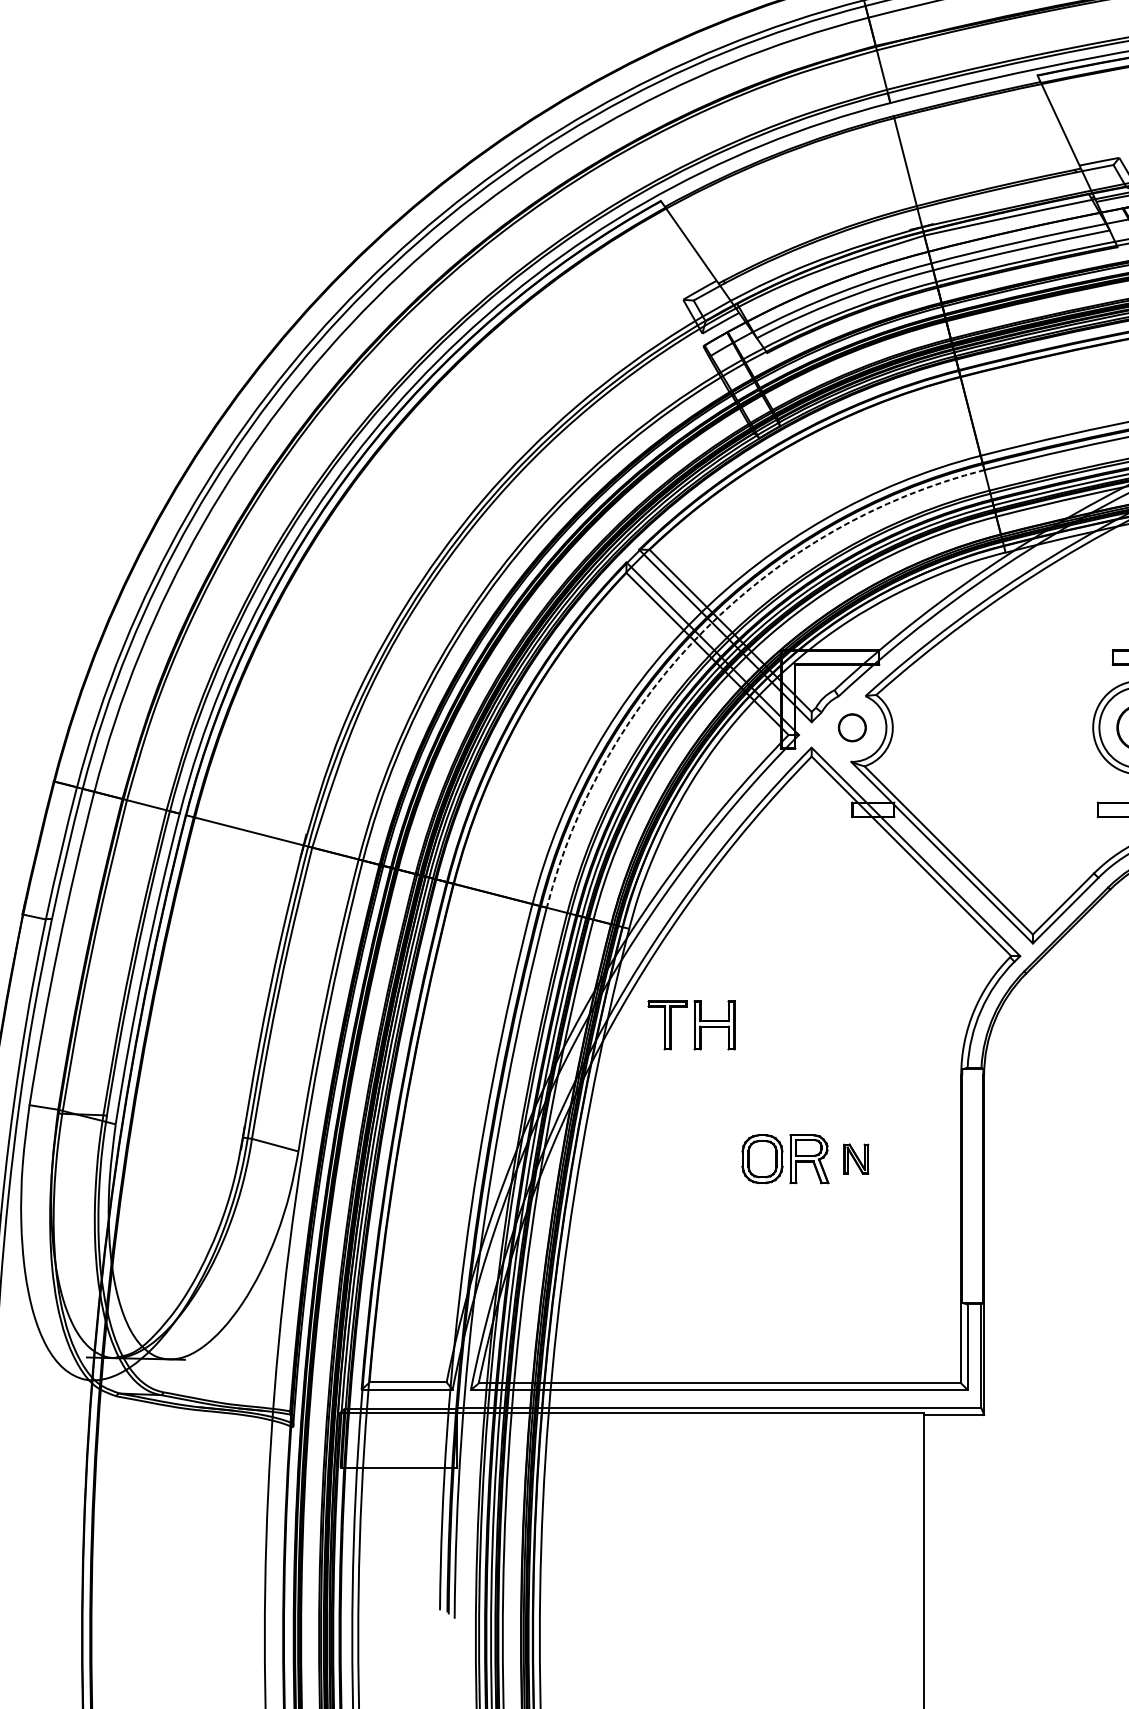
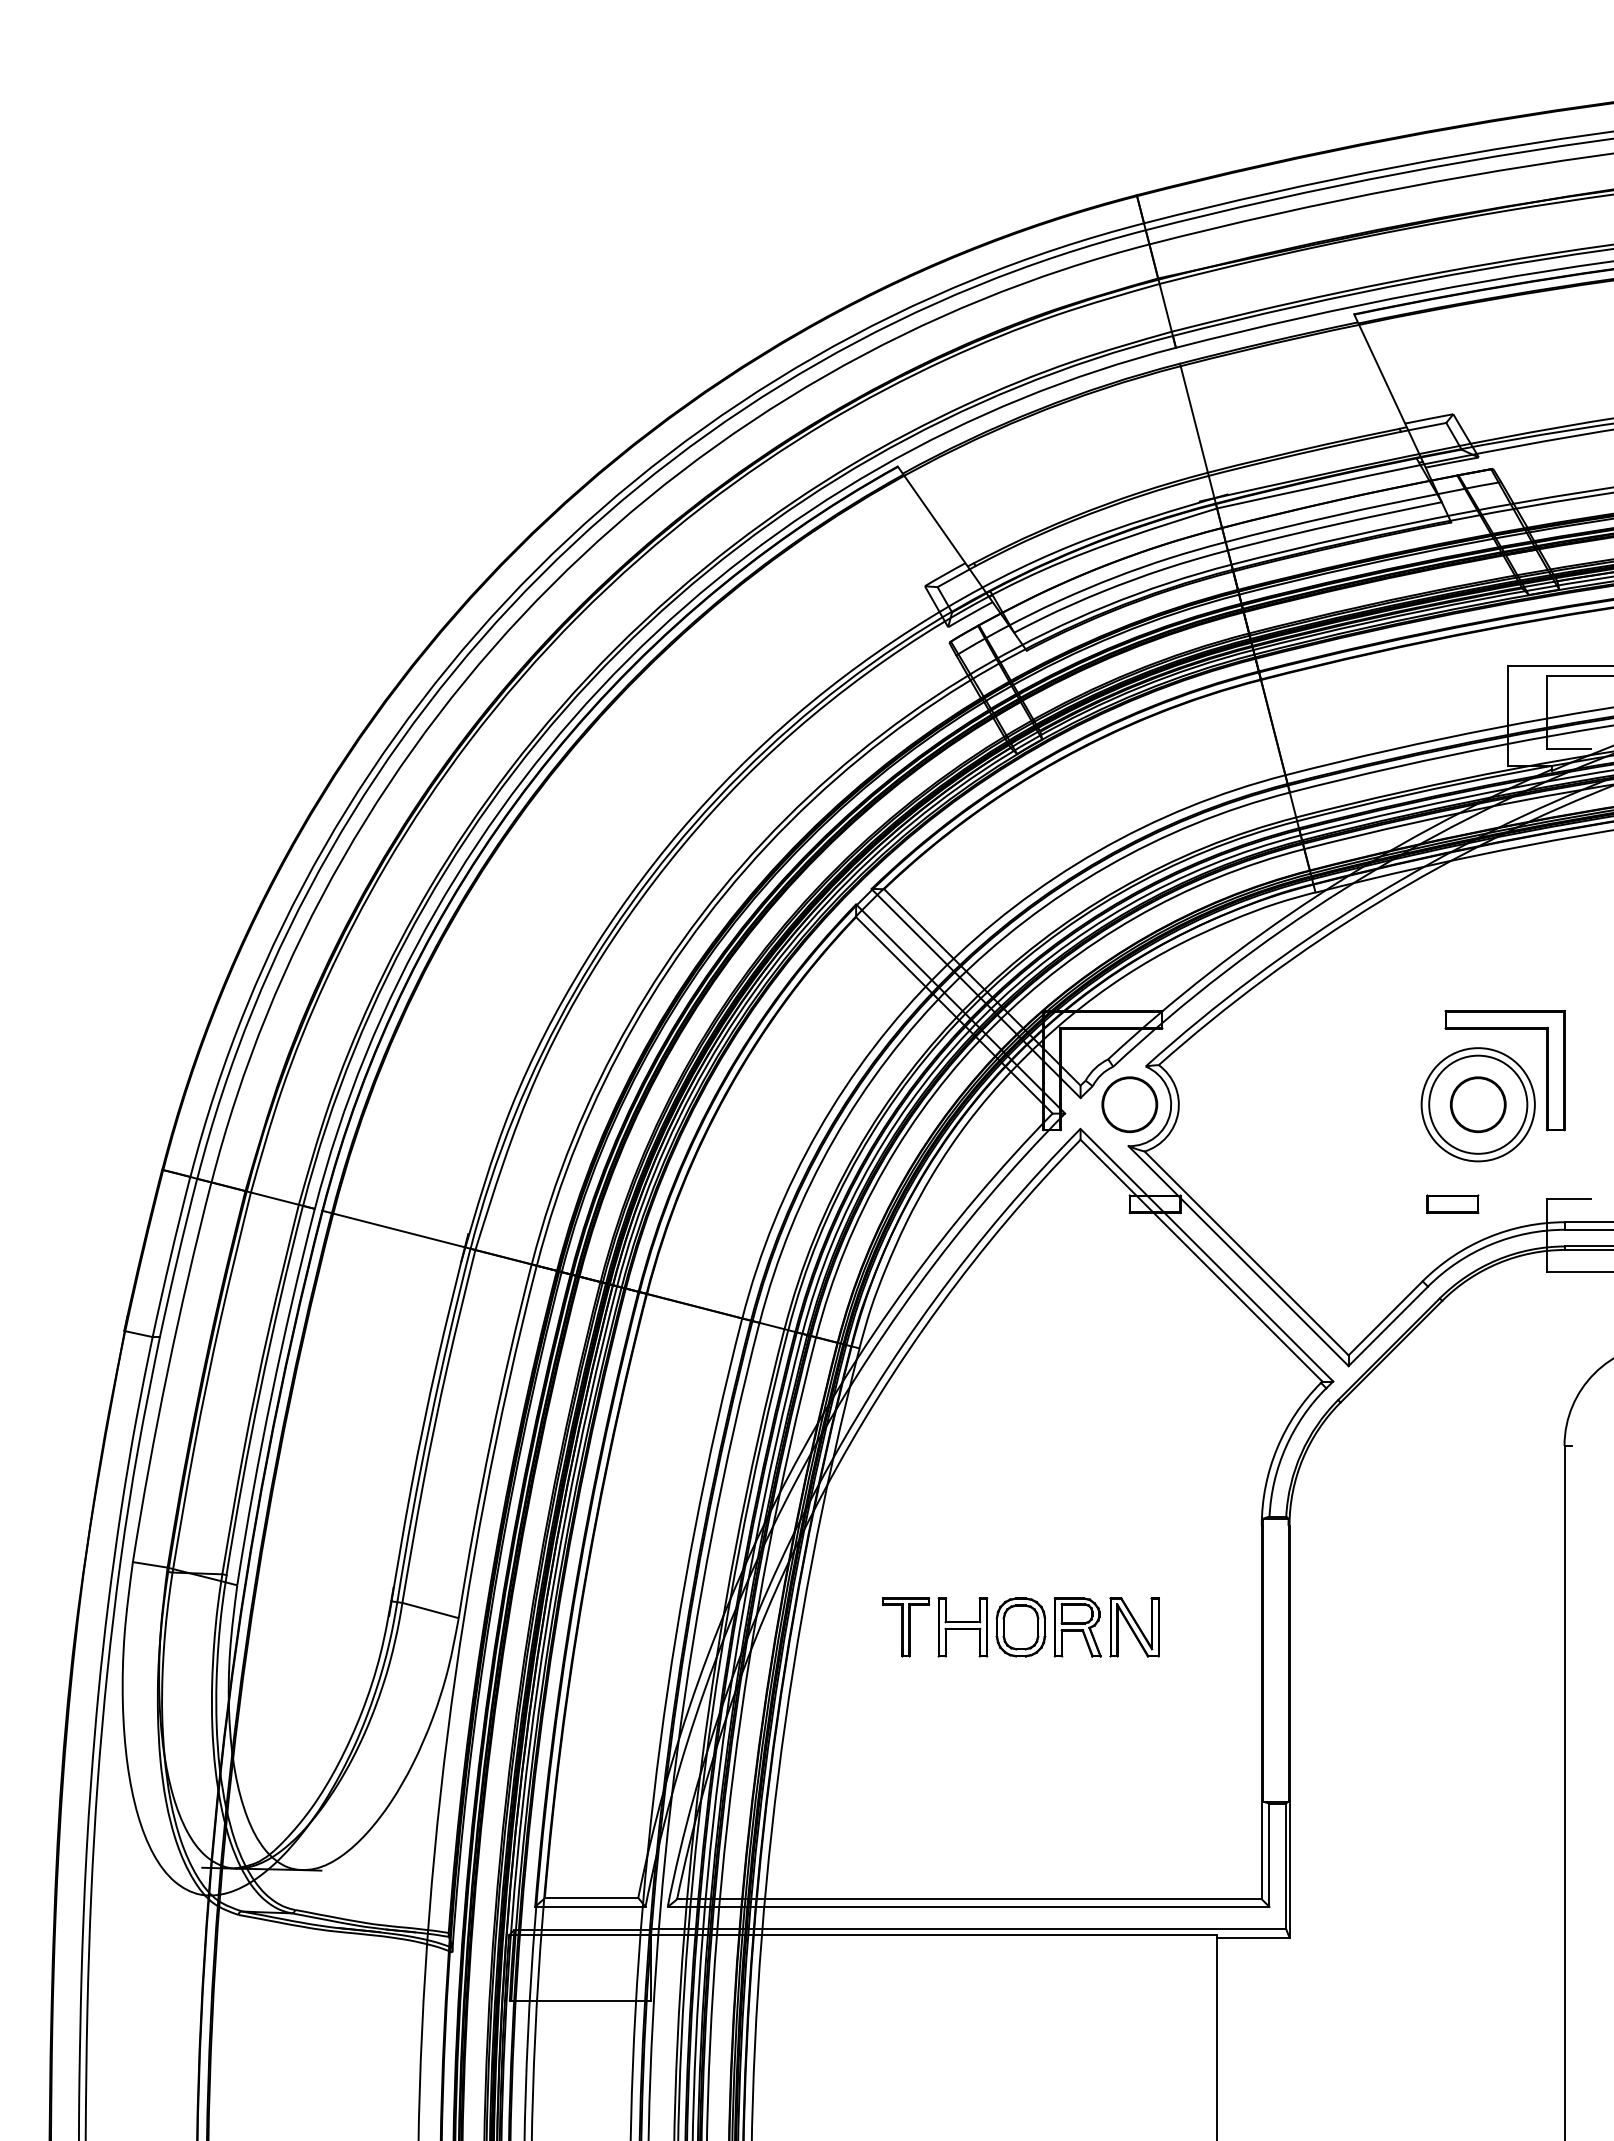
arc: (705, 629) -> (952, 985), dashed -> solid
part: (852, 727) -> (1129, 1104), size x1.67
part: (691, 1025) -> (934, 1627), moved
part: (856, 1159) -> (1134, 1627), size x1.67

